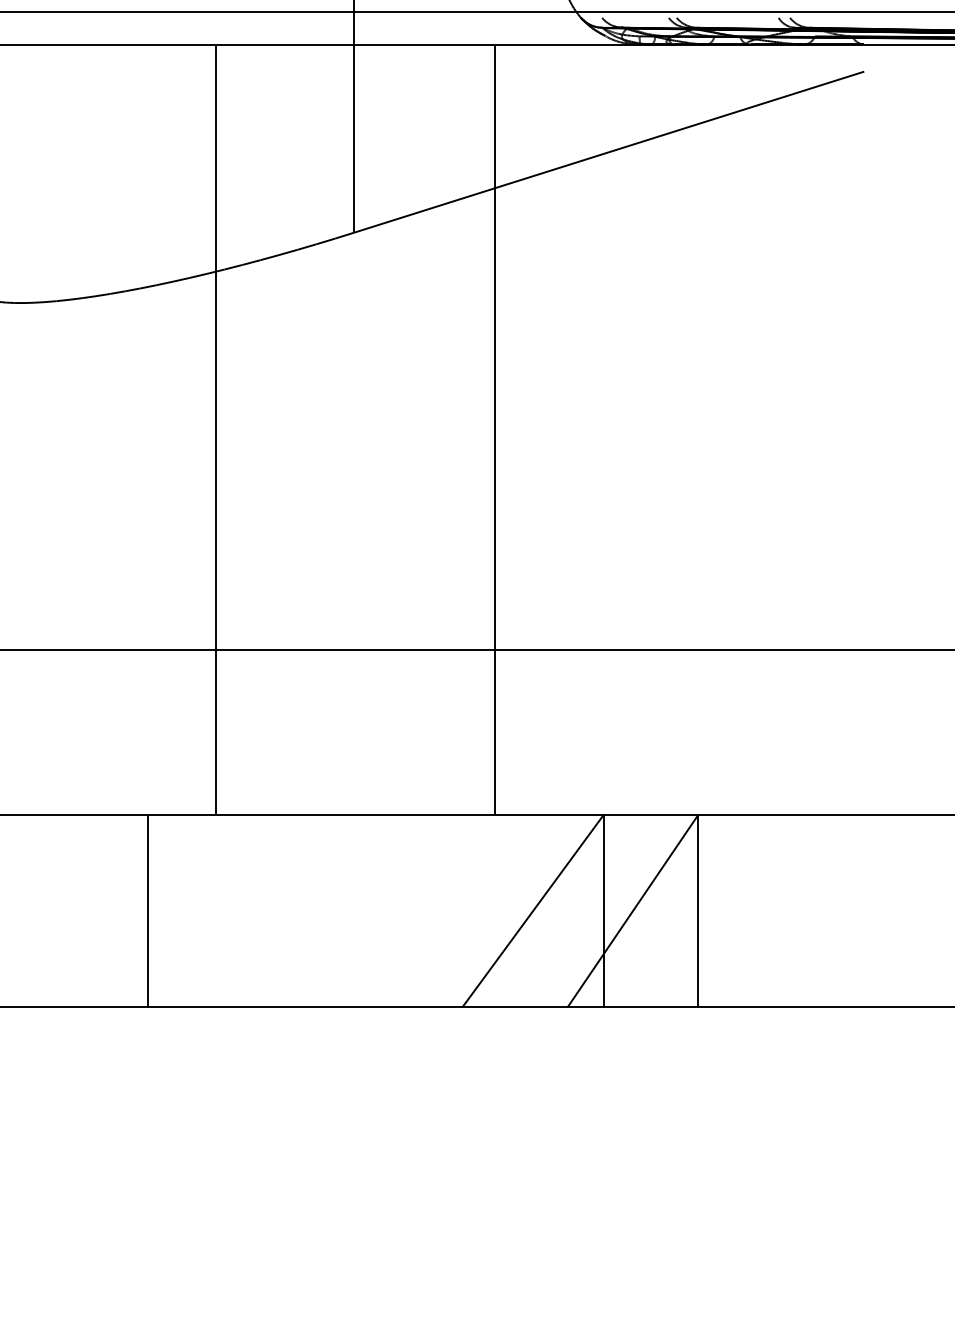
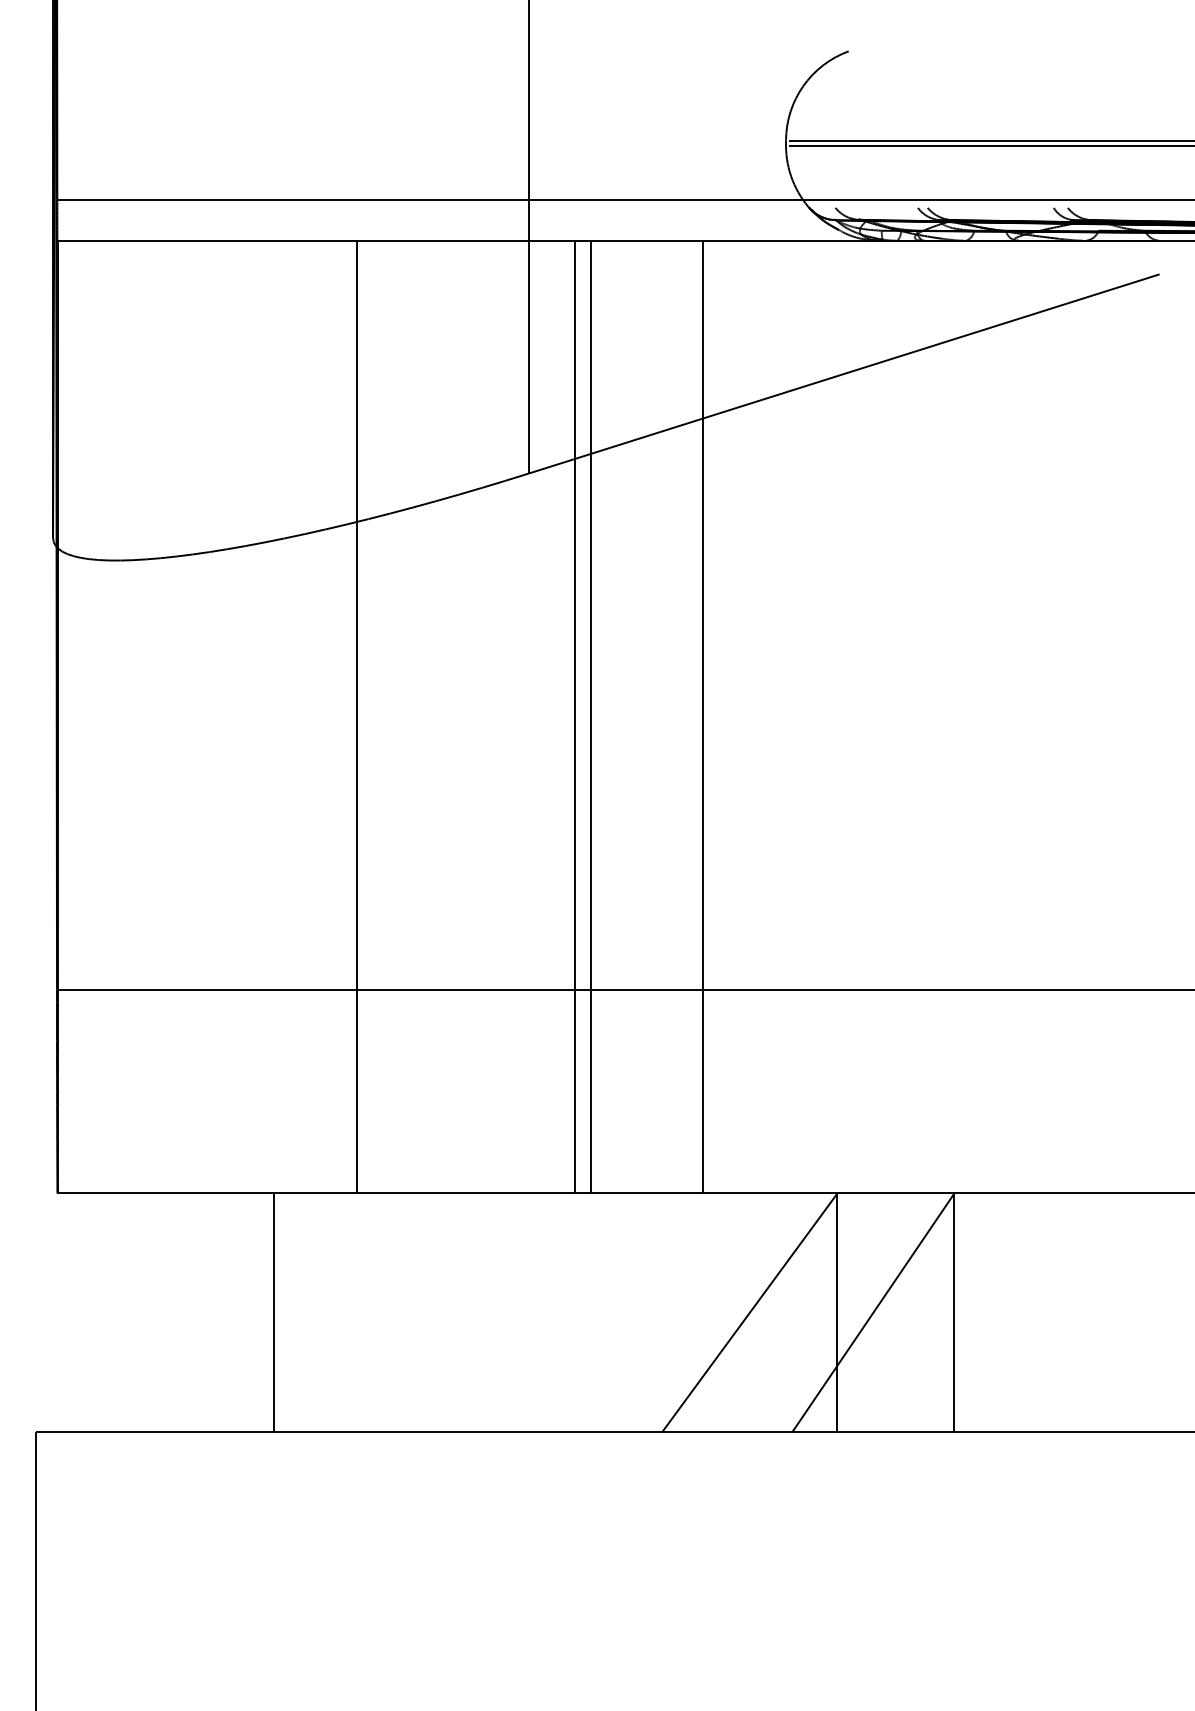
line: (391, 429) -> (574, 716), added
line: (404, 429) -> (590, 716), added

